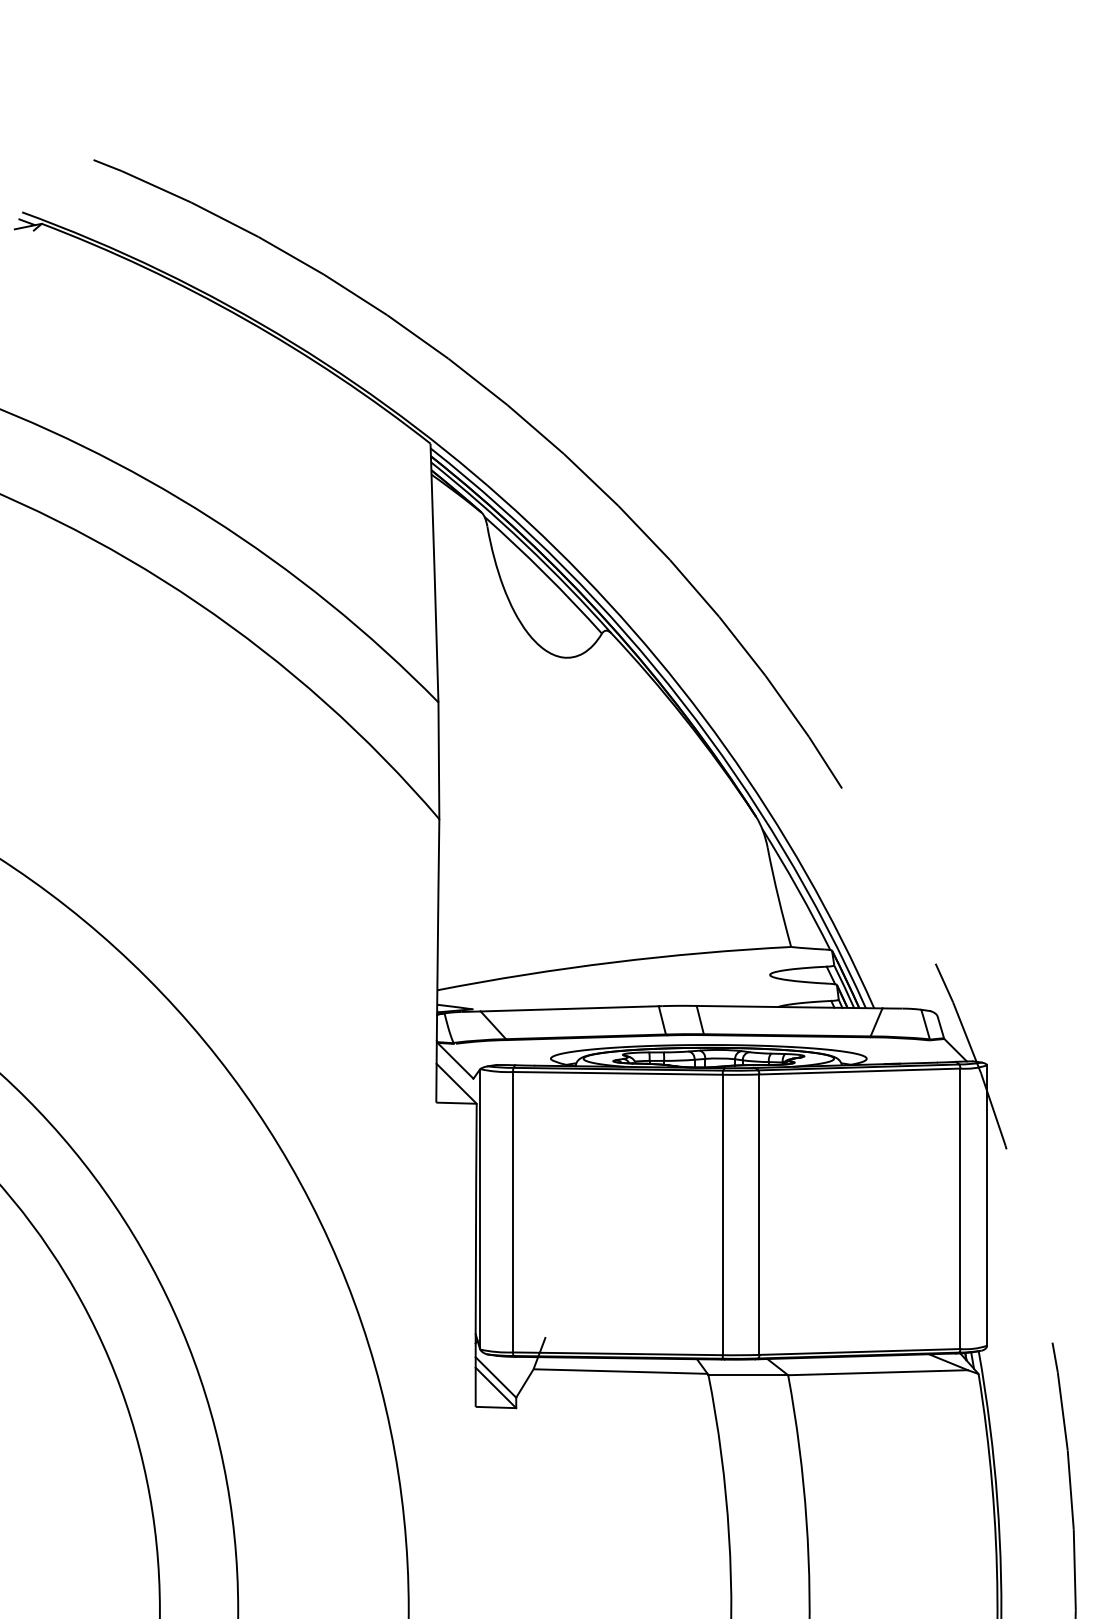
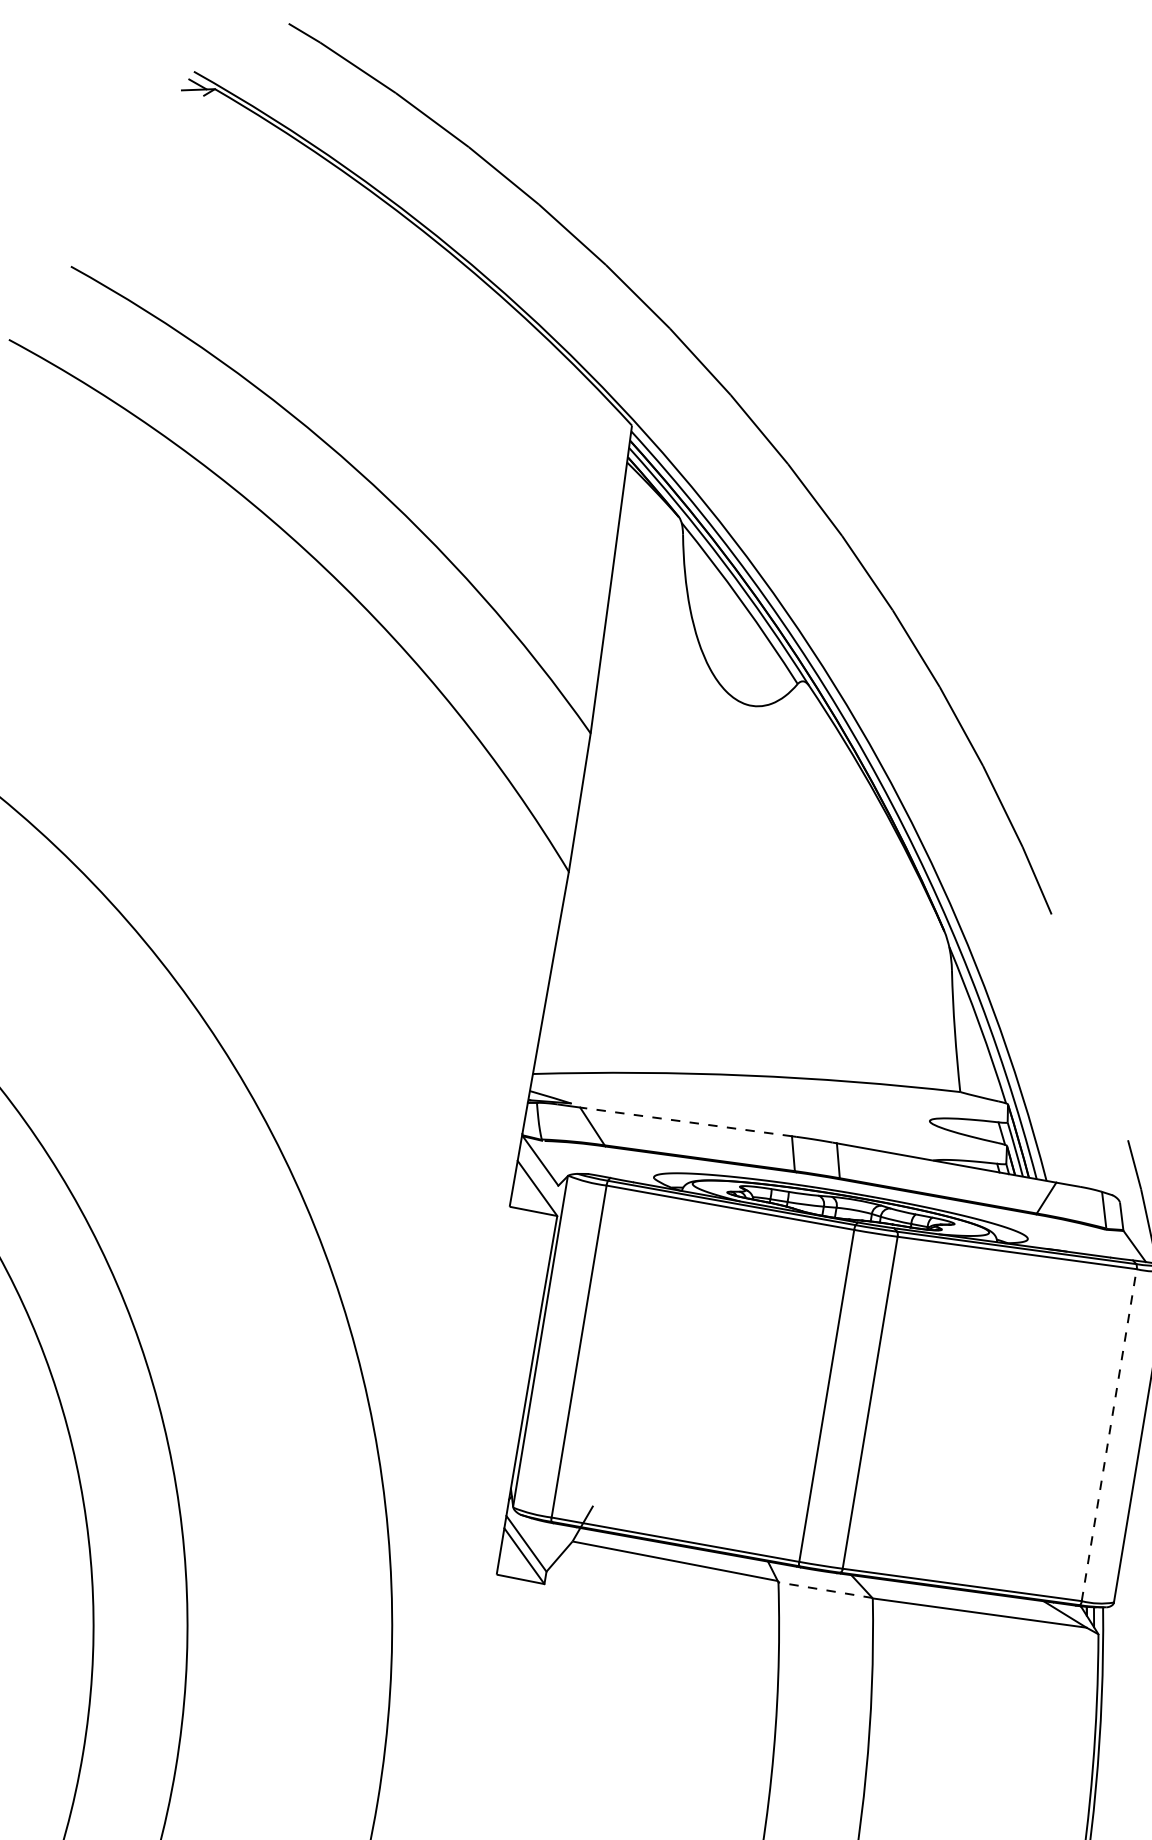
line: (569, 1008) -> (685, 1121), solid -> dashed
line: (960, 1208) -> (1109, 1434), solid -> dashed
line: (748, 1374) -> (825, 1589), solid -> dashed

